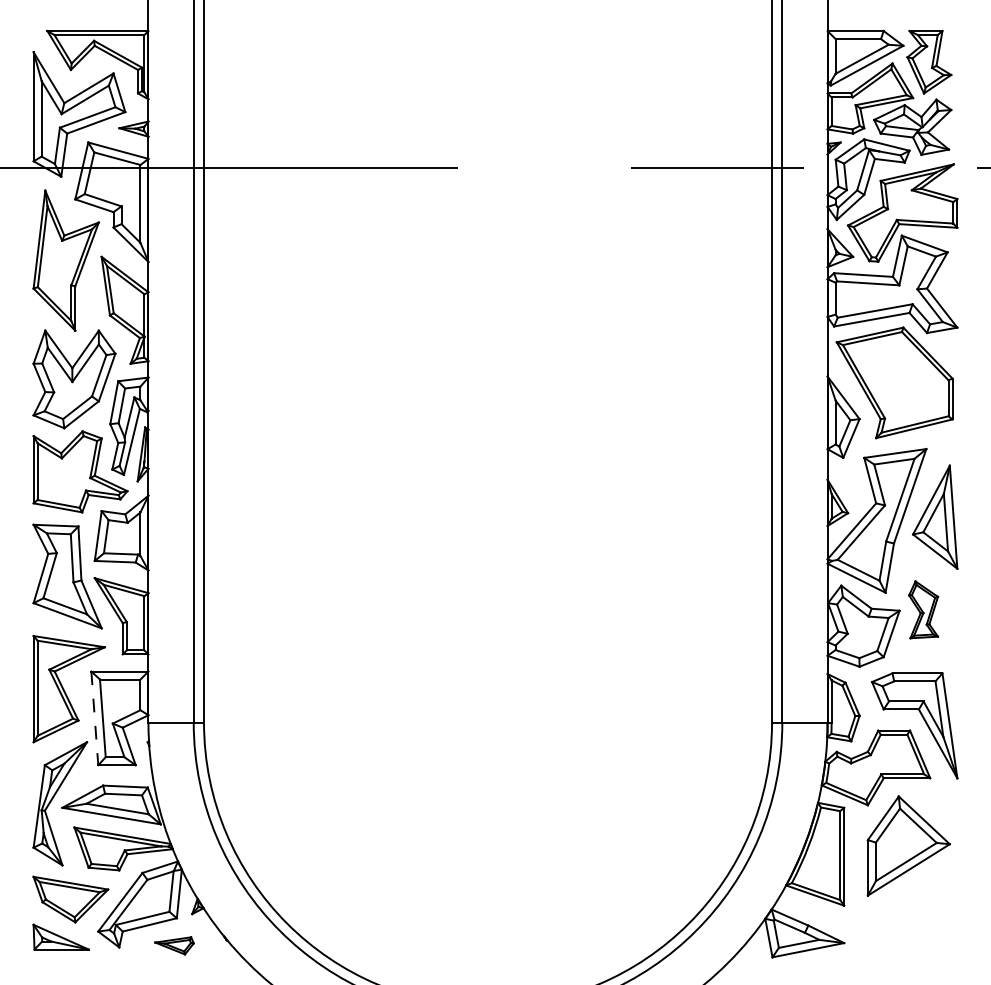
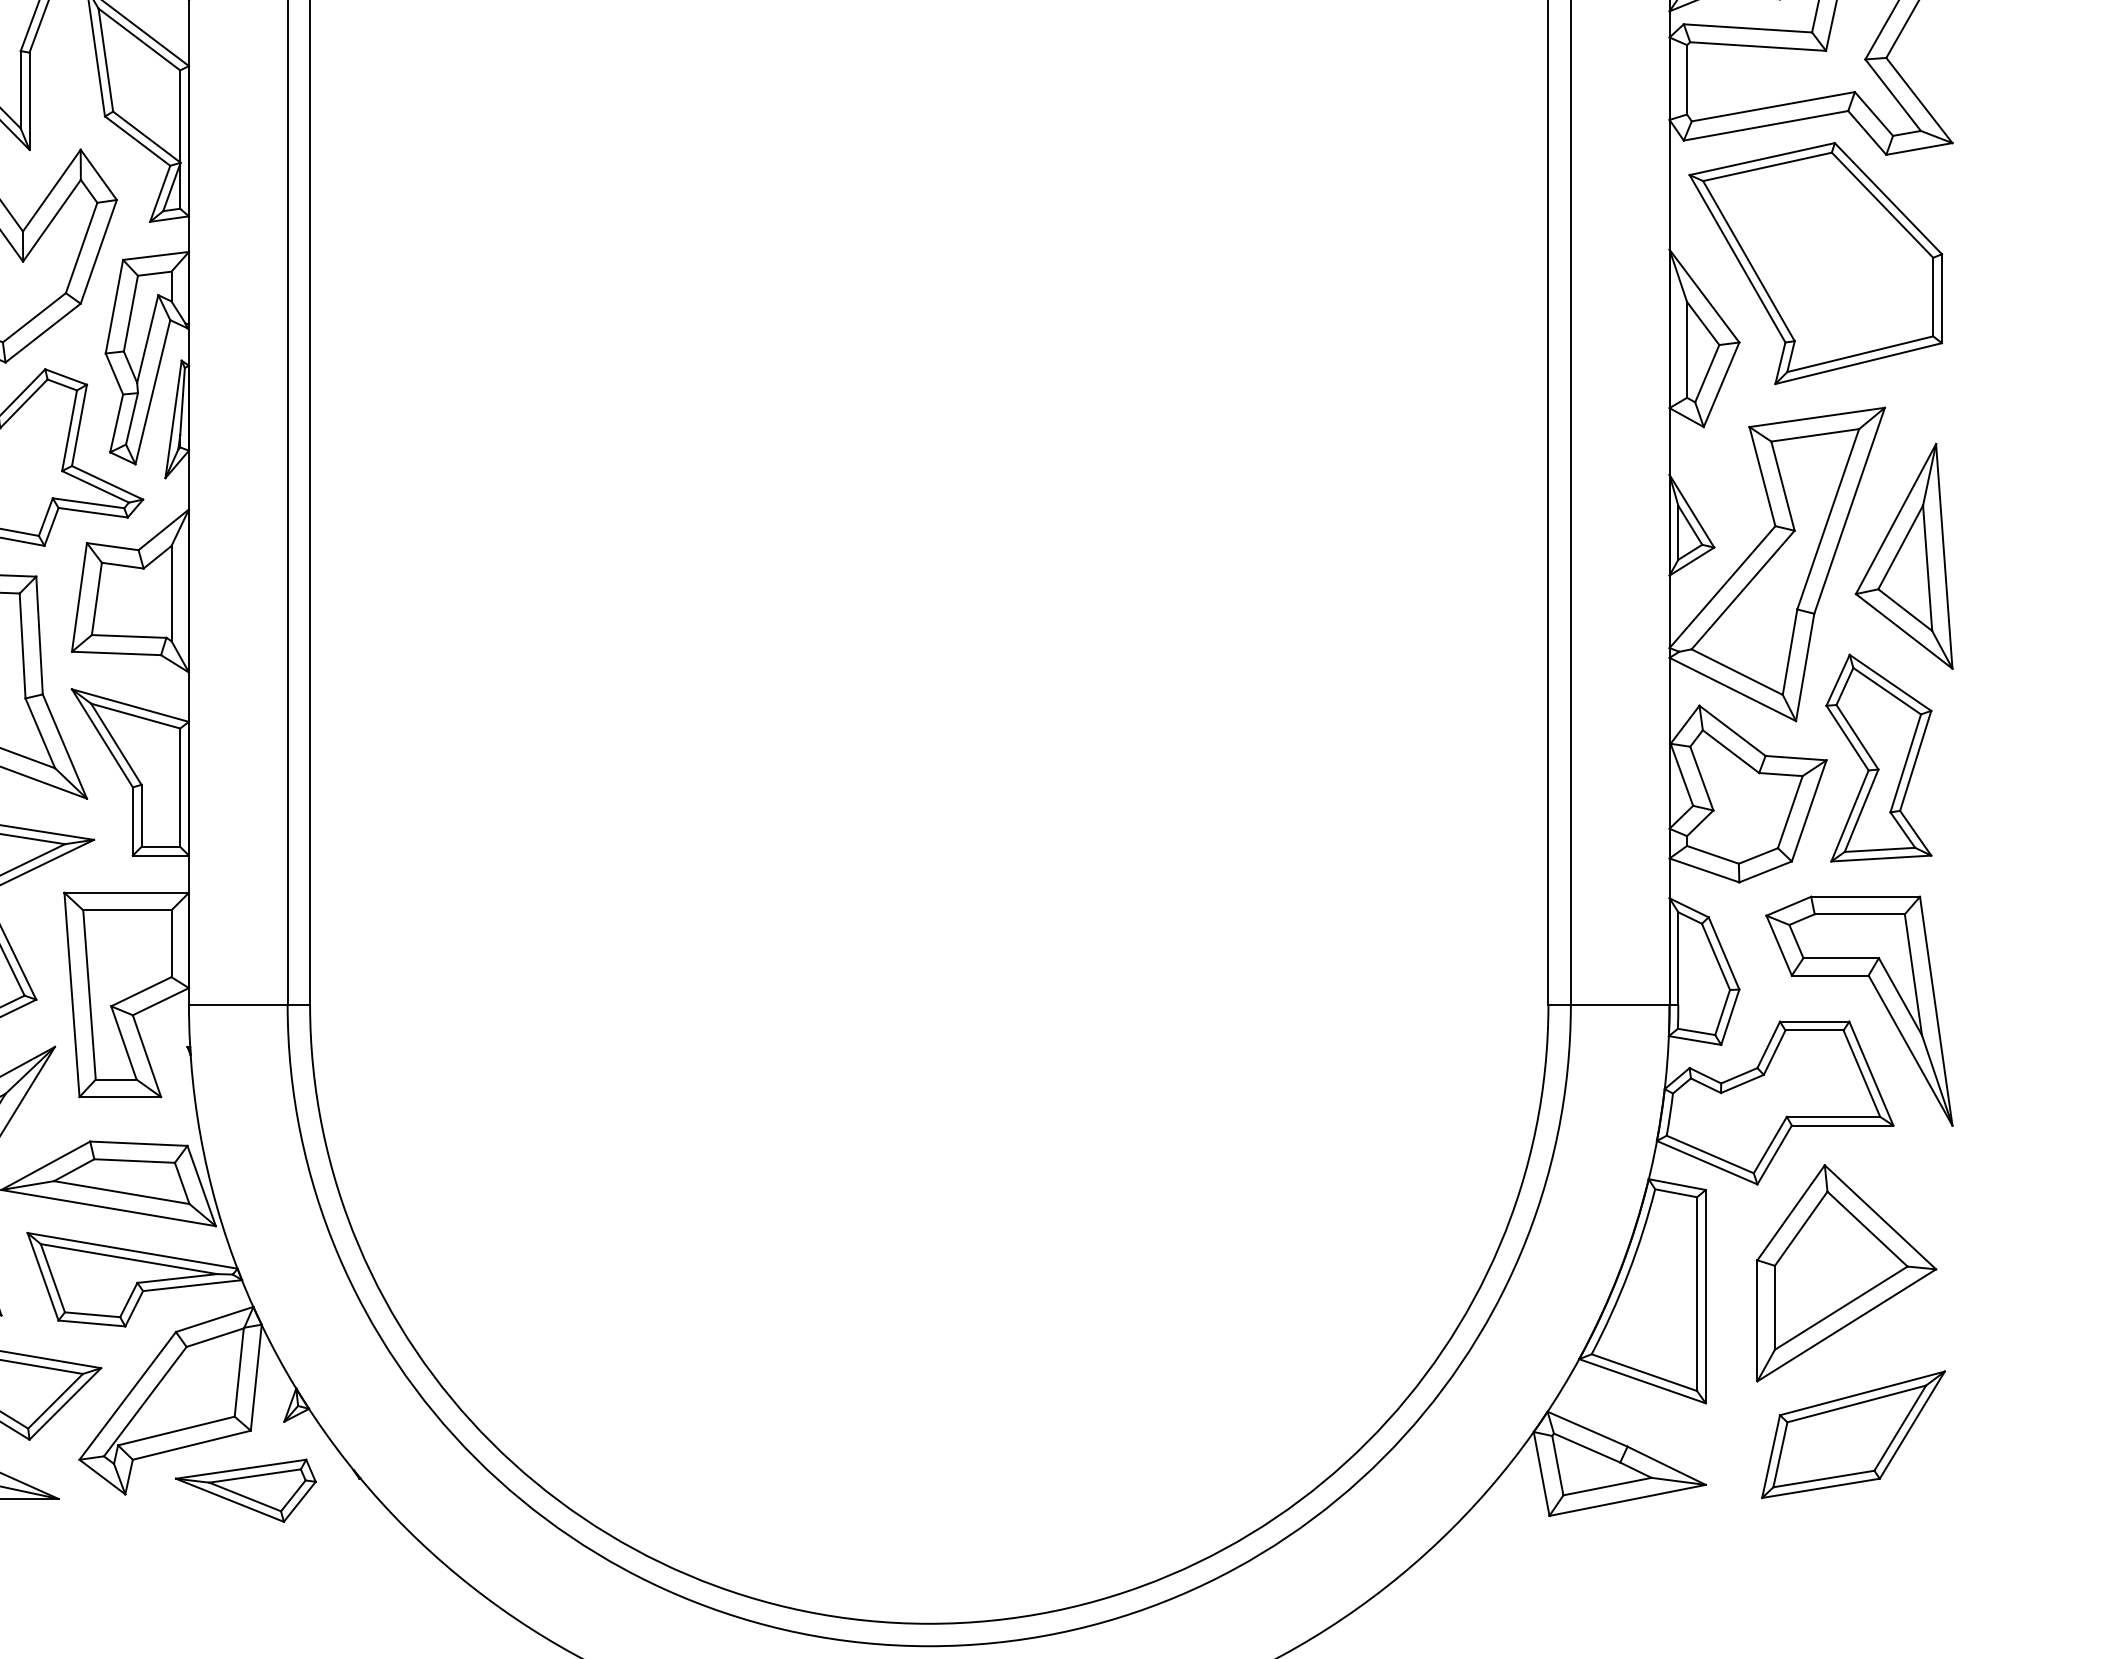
part: (923, 609) -> (1878, 757), size x1.67
line: (94, 718) -> (71, 995), dashed -> solid
part: (911, 920) -> (1852, 1435), added
part: (174, 945) -> (245, 1490), size x1.67

